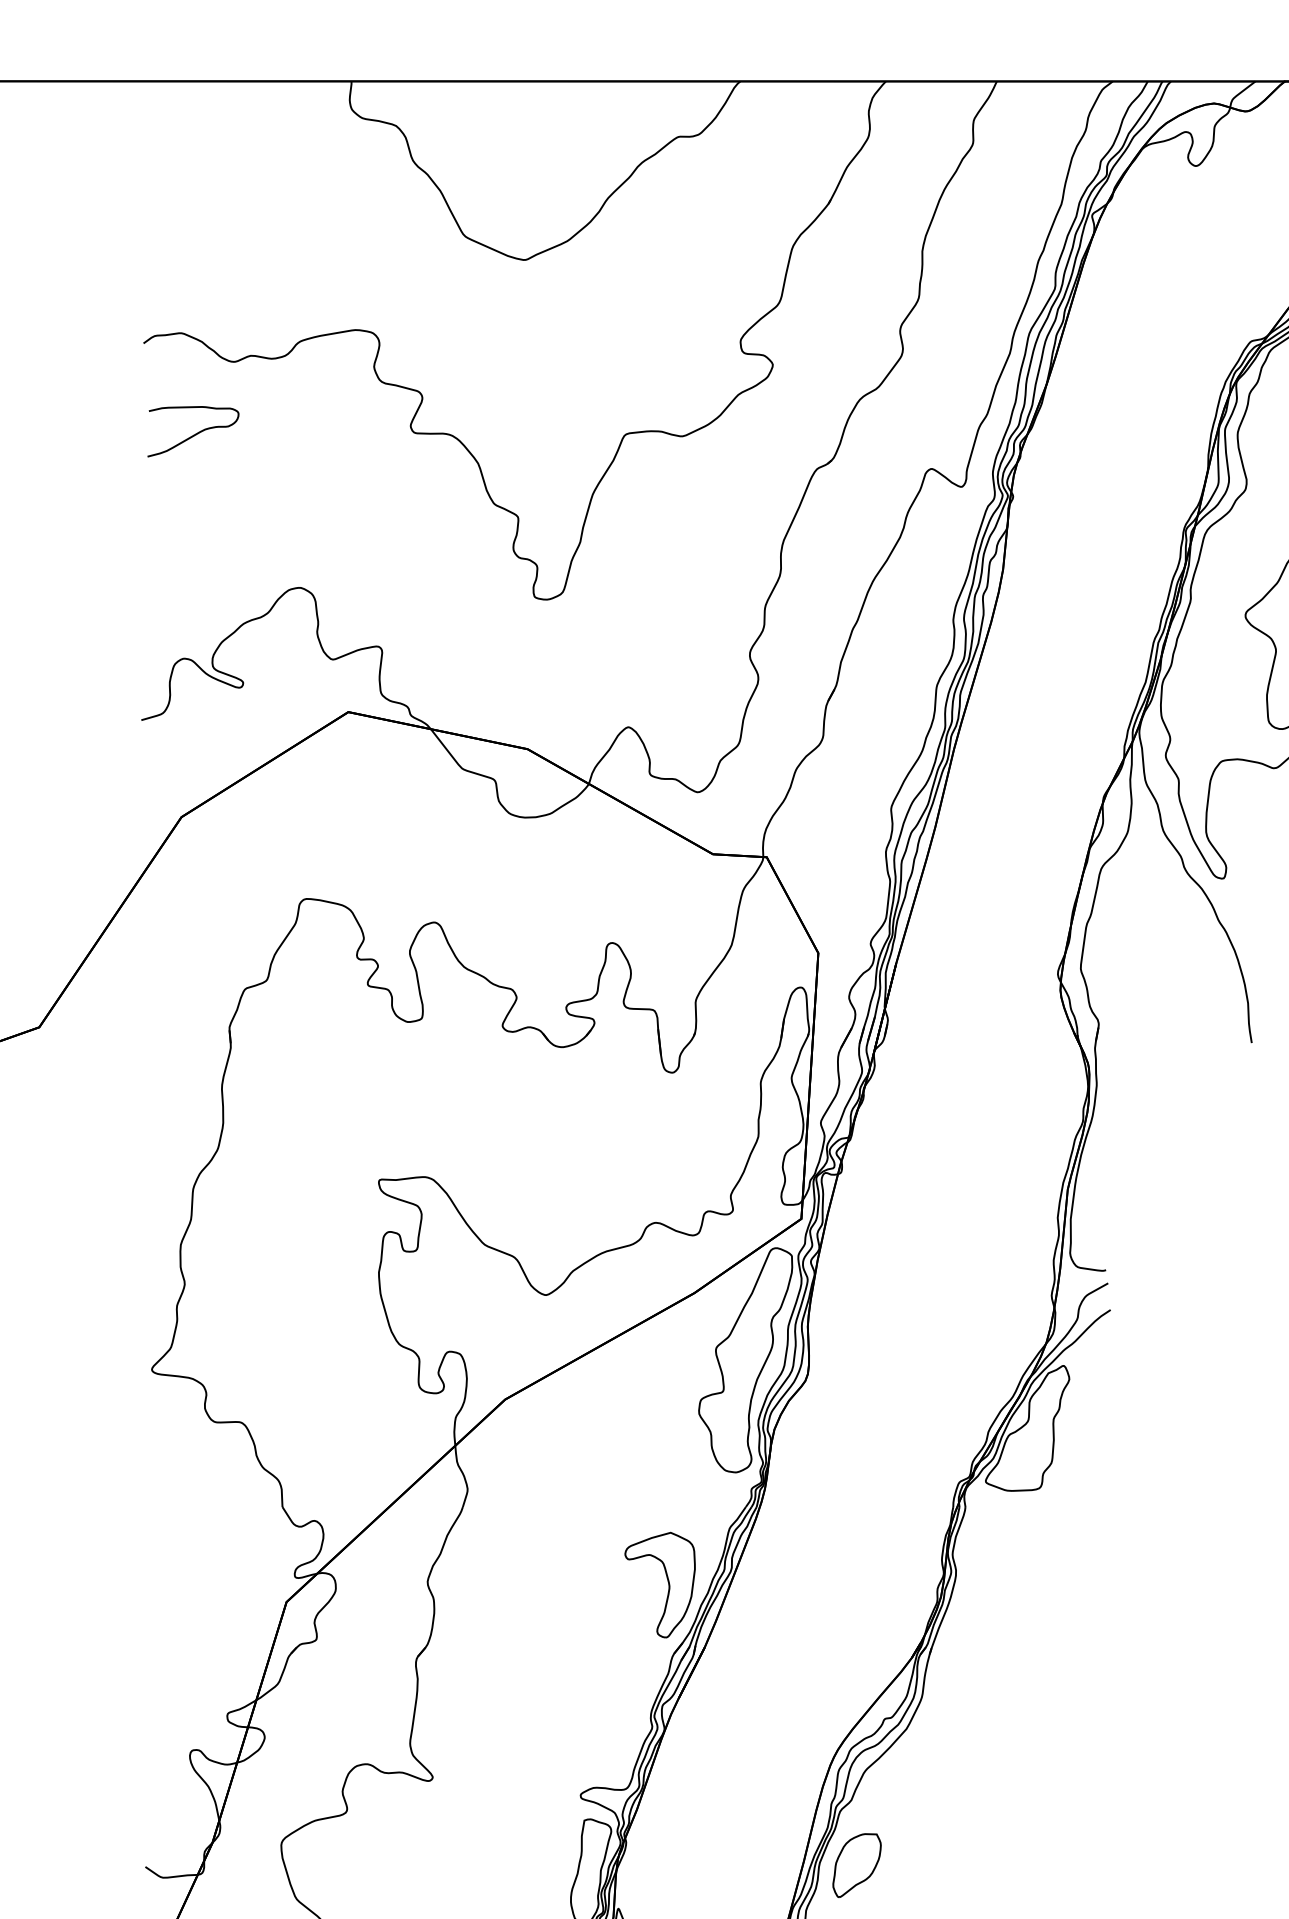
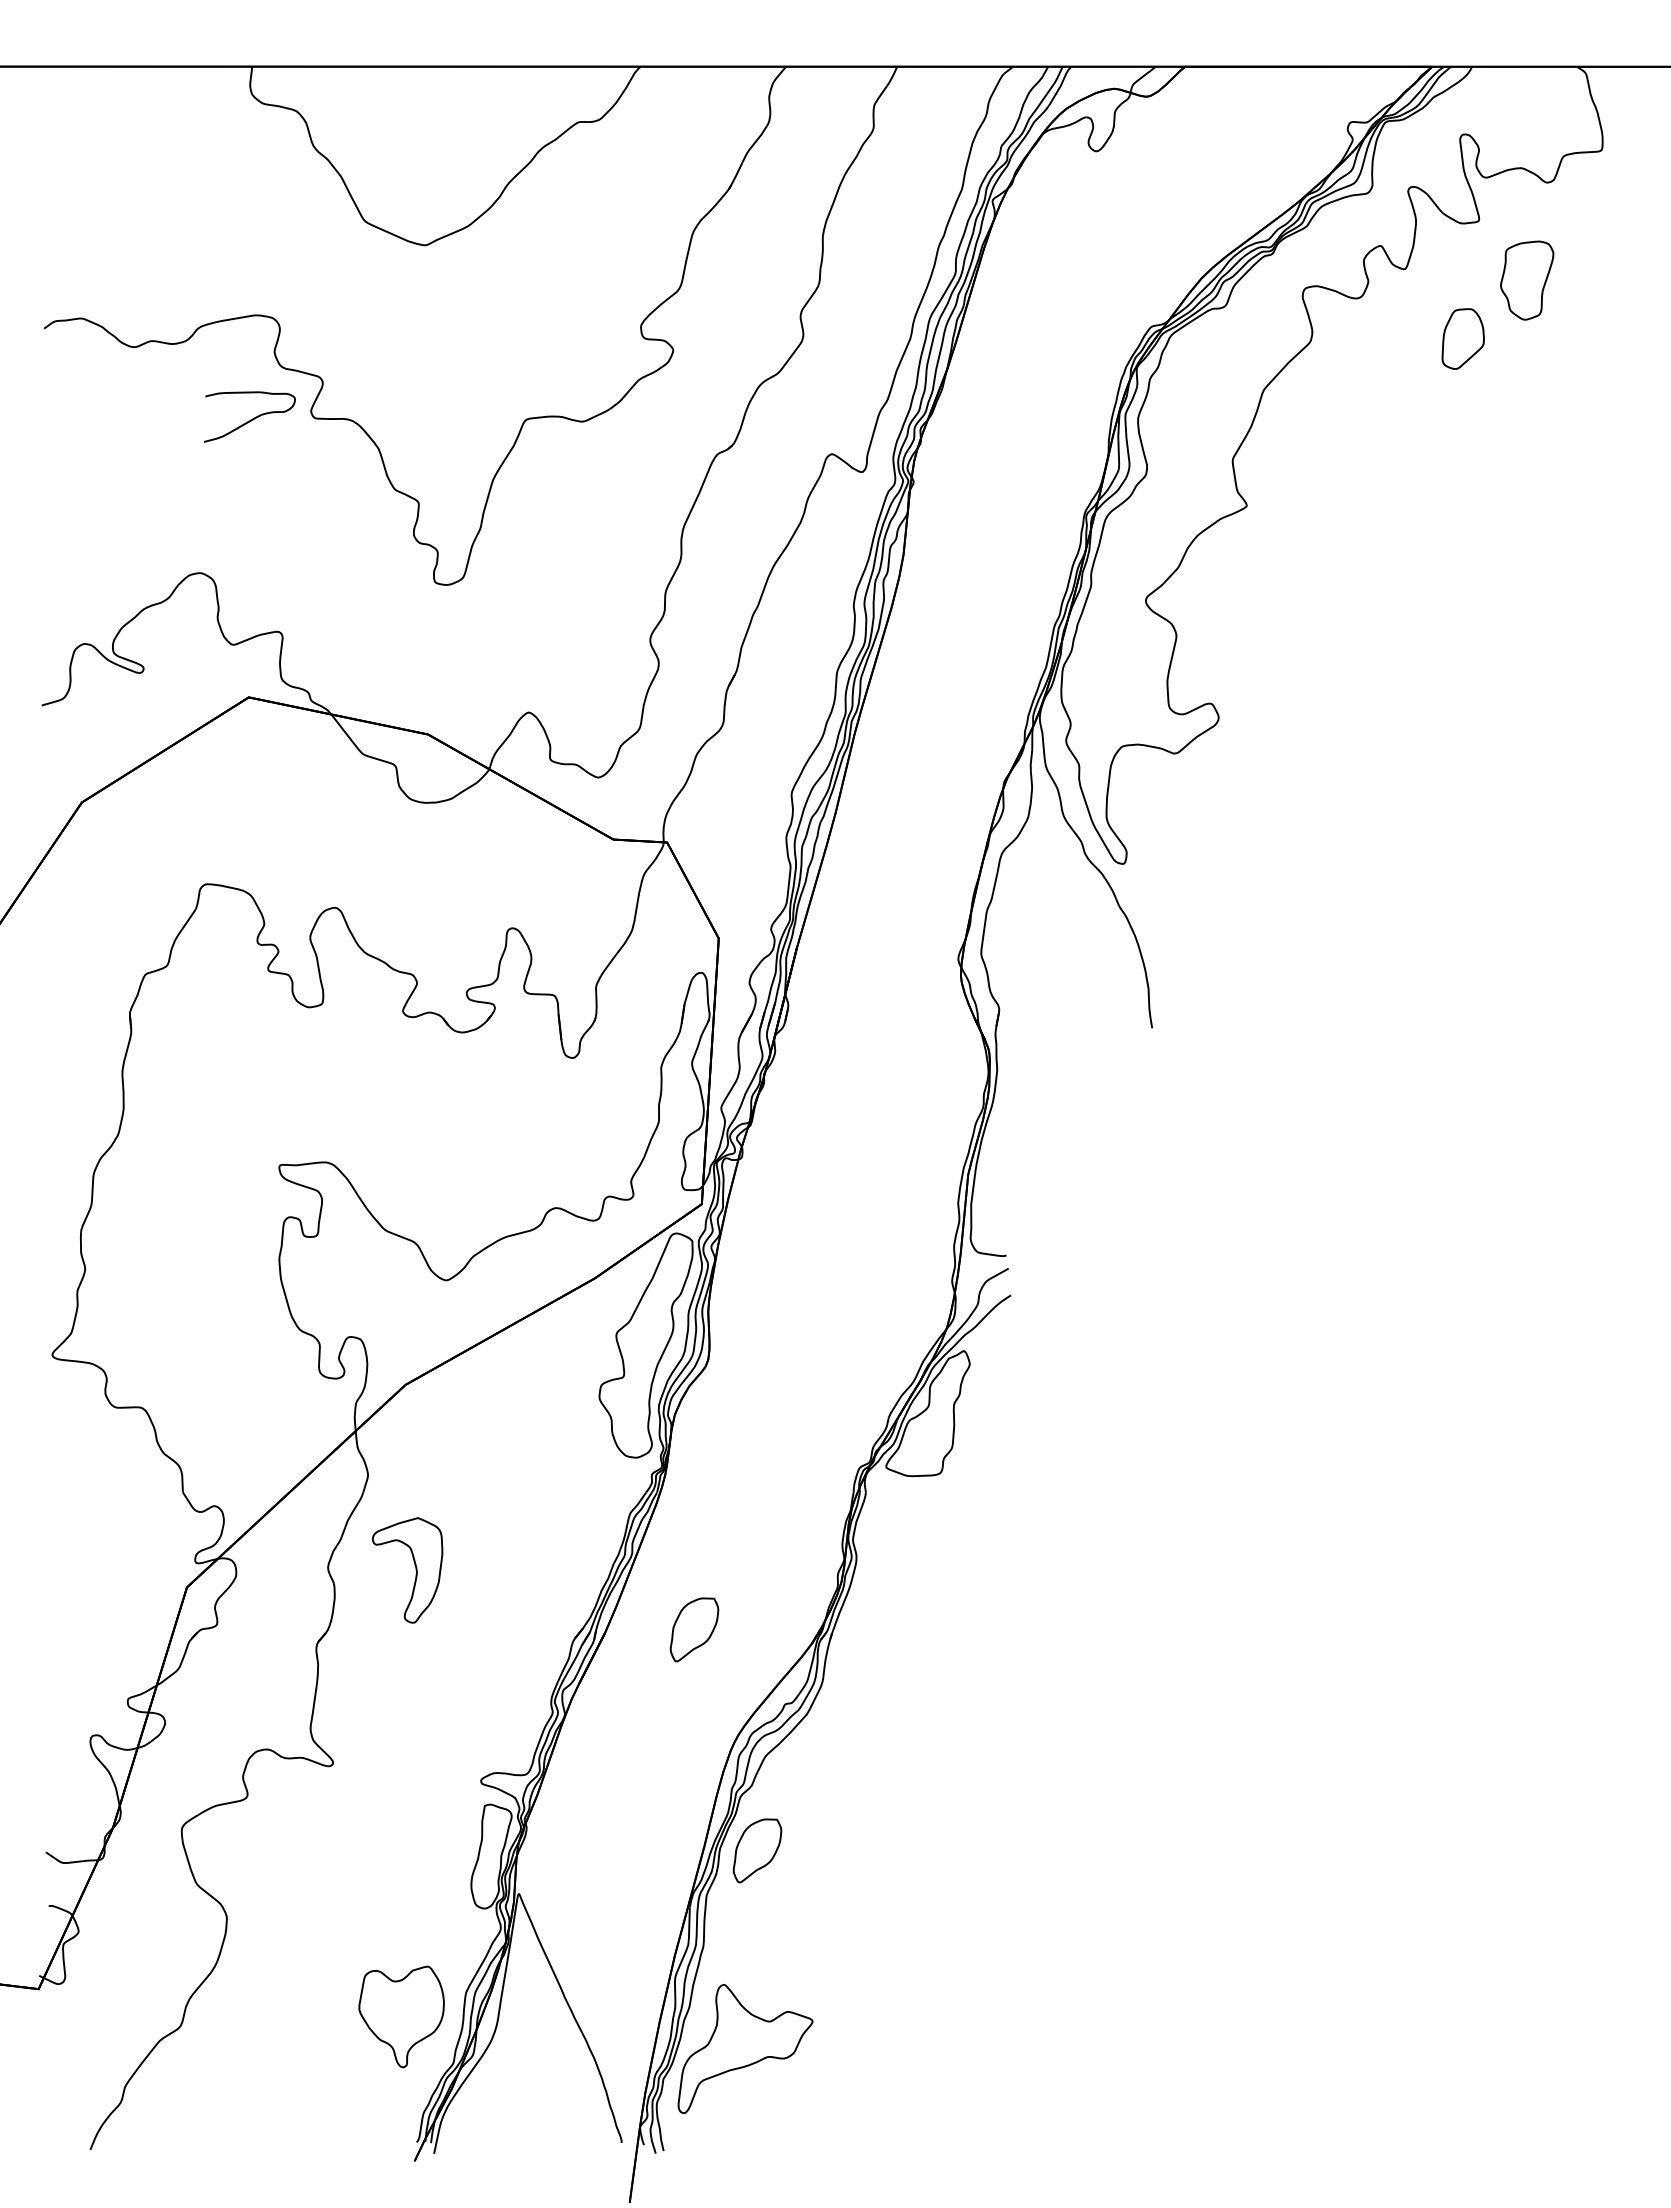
curve: (194, 434) -> (250, 419), moved
part: (668, 1585) -> (415, 1570), moved
part: (794, 1644) -> (694, 1629), added

